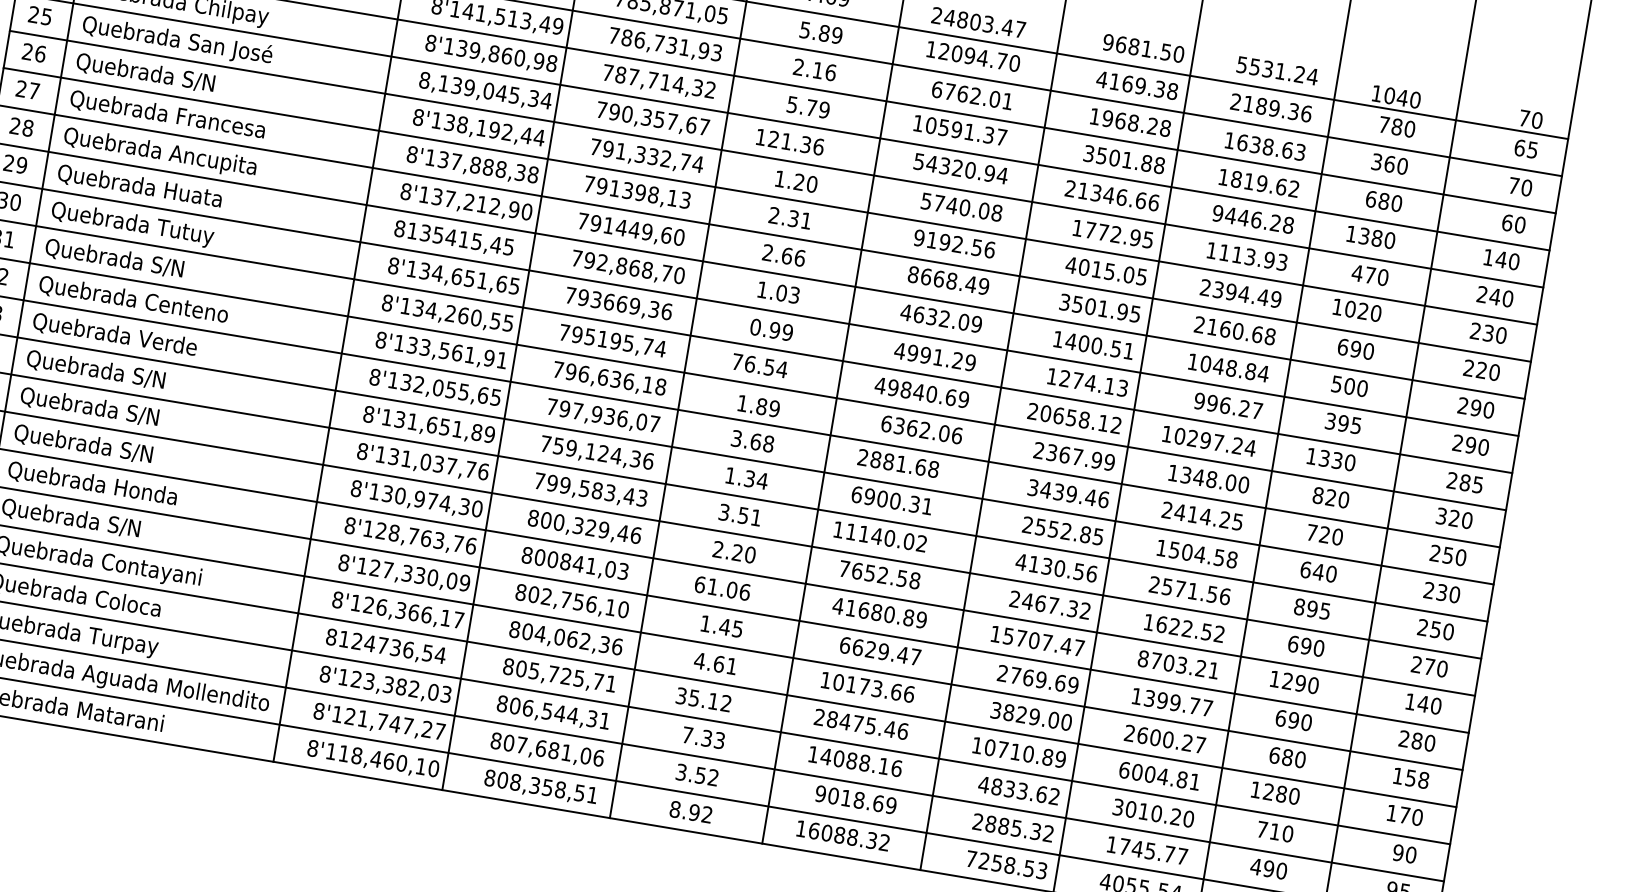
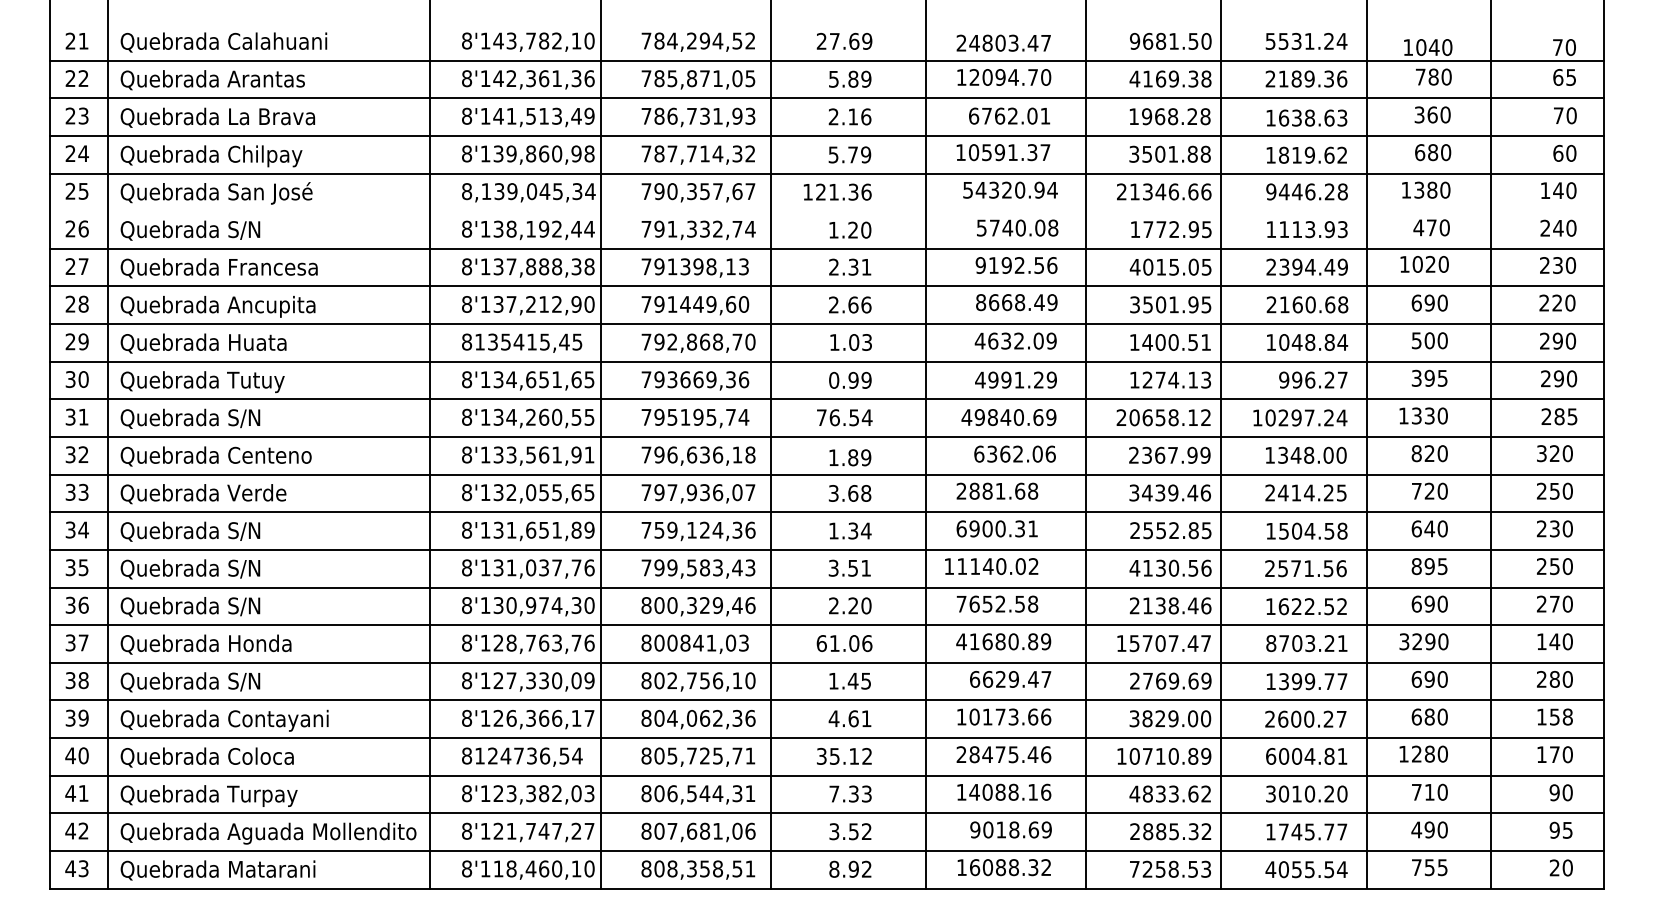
line: (776, 159) -> (826, 211), removed
text: (1056, 605) -> (1176, 605), 2467.32 -> 2138.46
text: (1275, 678) -> (1404, 641), 1290 -> 3290

